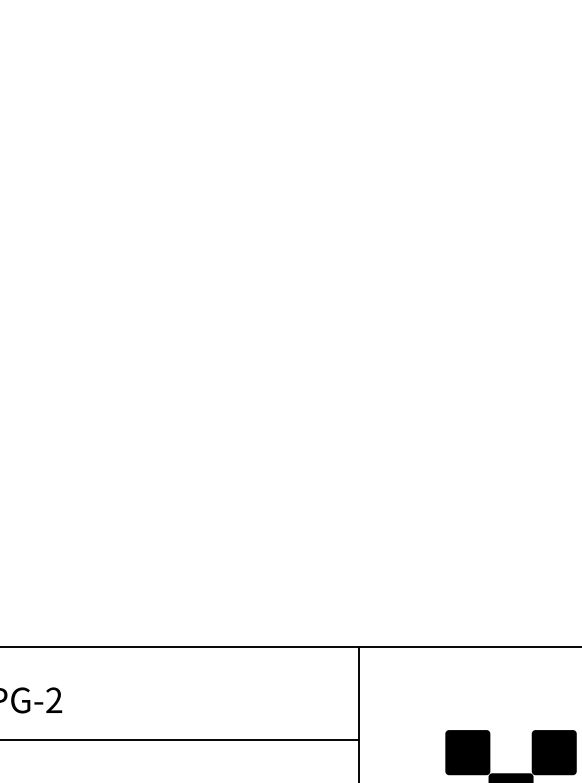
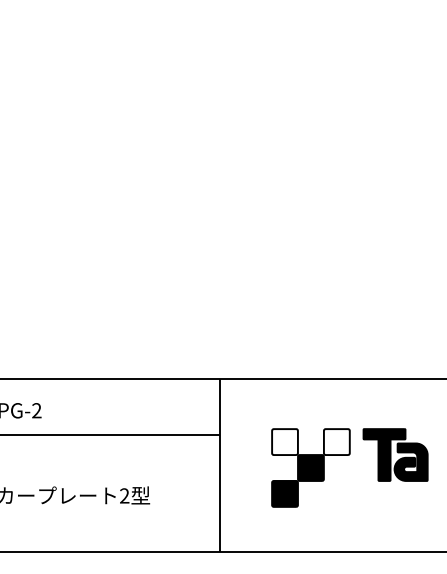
fill: (466, 753) -> (284, 442), removed
fill: (553, 753) -> (336, 442), removed

